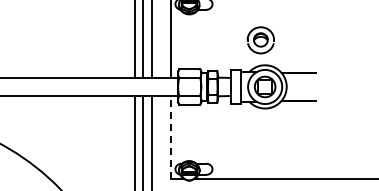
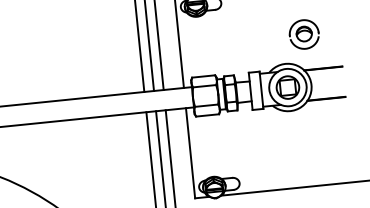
part: (260, 40) -> (303, 34), moved
line: (170, 137) -> (190, 153), dashed -> solid

